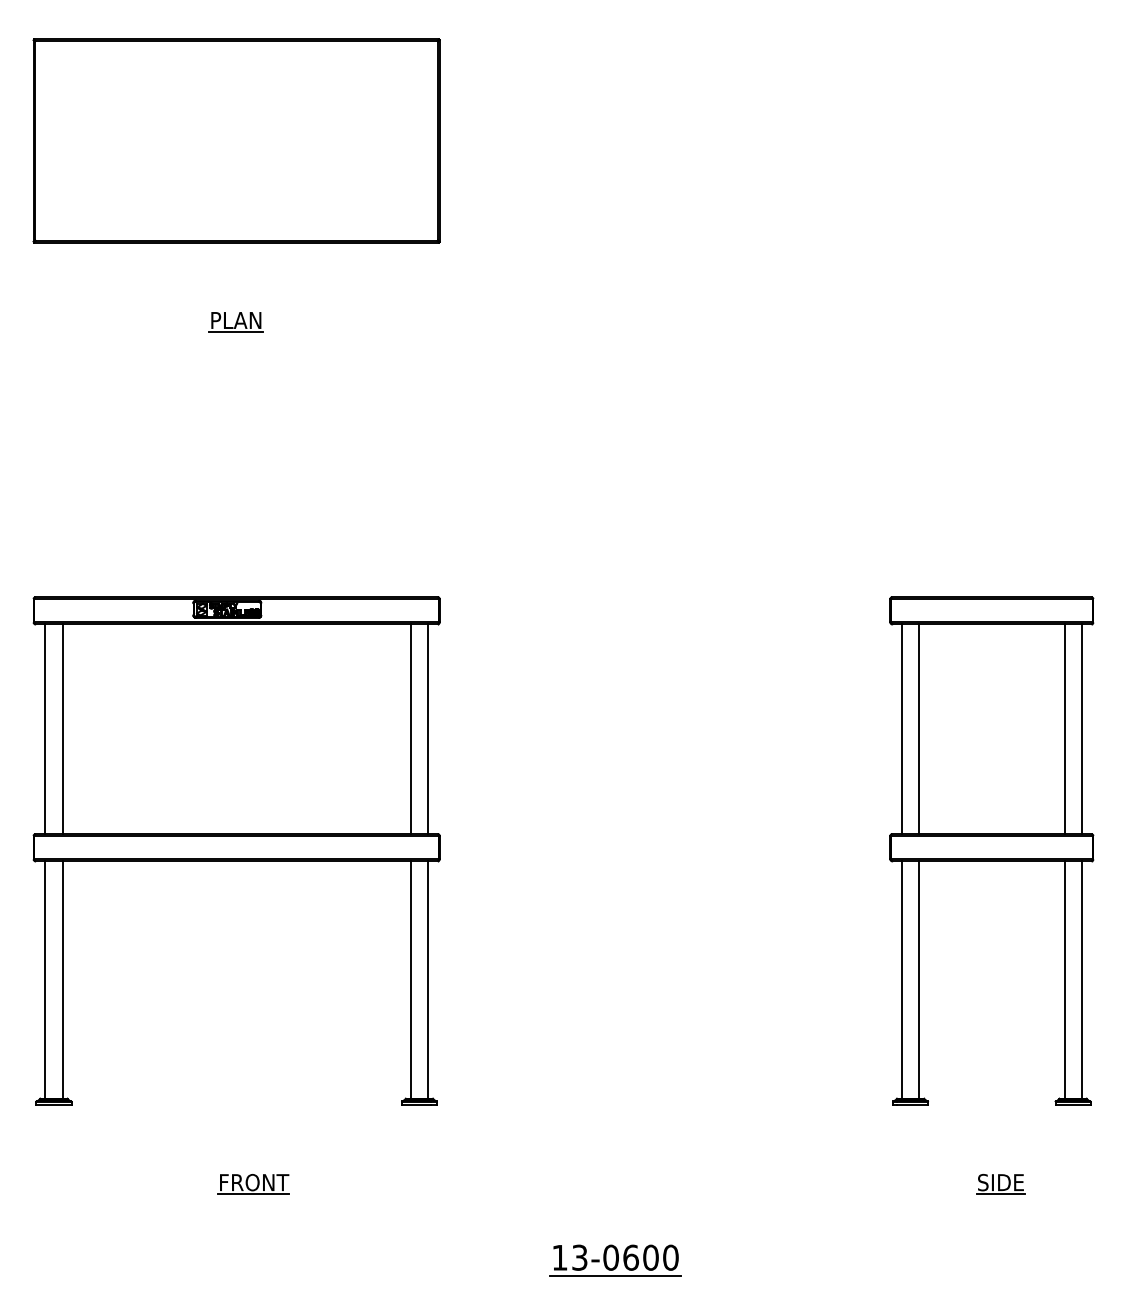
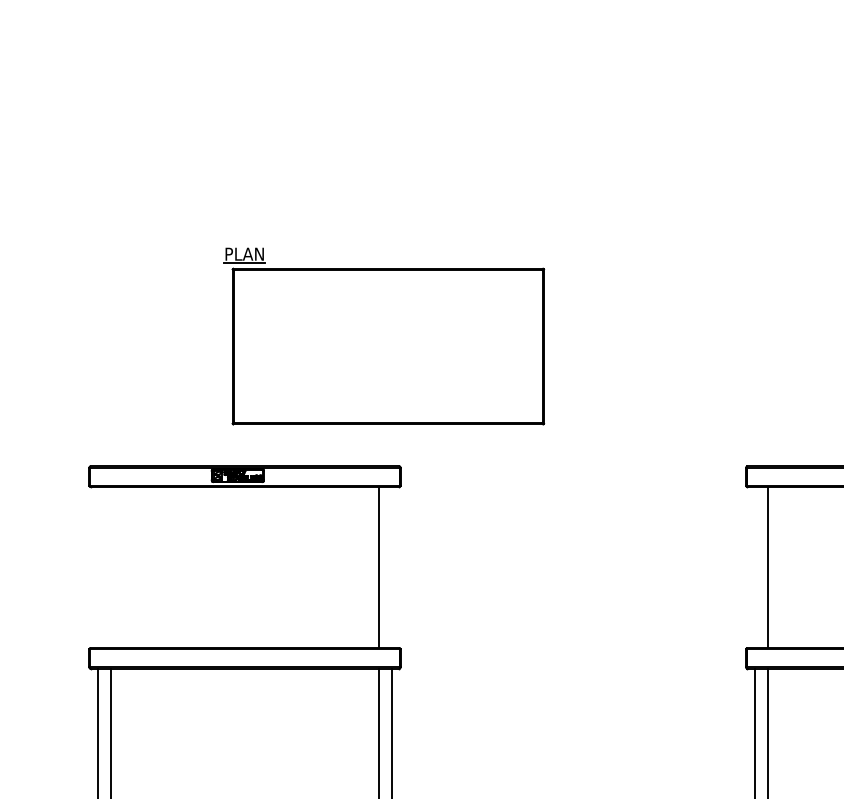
part: (236, 140) -> (388, 346), moved
line: (45, 729) -> (98, 567), removed
line: (62, 729) -> (111, 567), removed
line: (428, 729) -> (392, 567), removed
line: (902, 729) -> (755, 567), removed

